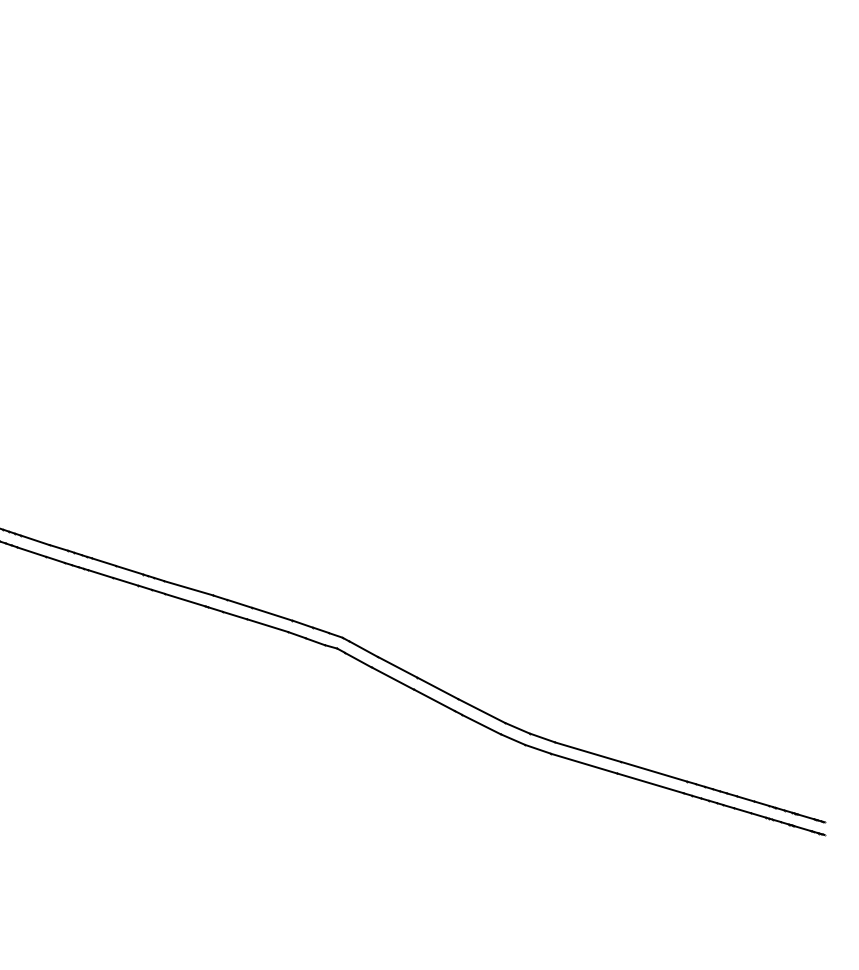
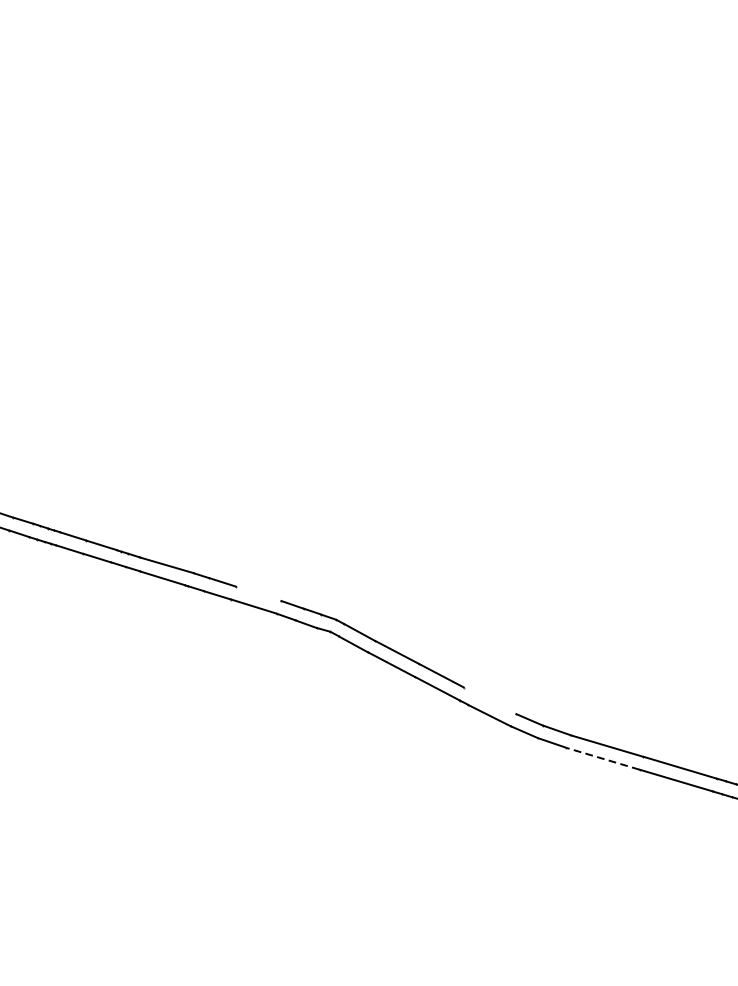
line: (272, 613) -> (259, 593), removed
line: (481, 710) -> (489, 700), removed
line: (583, 763) -> (602, 758), solid -> dashed

